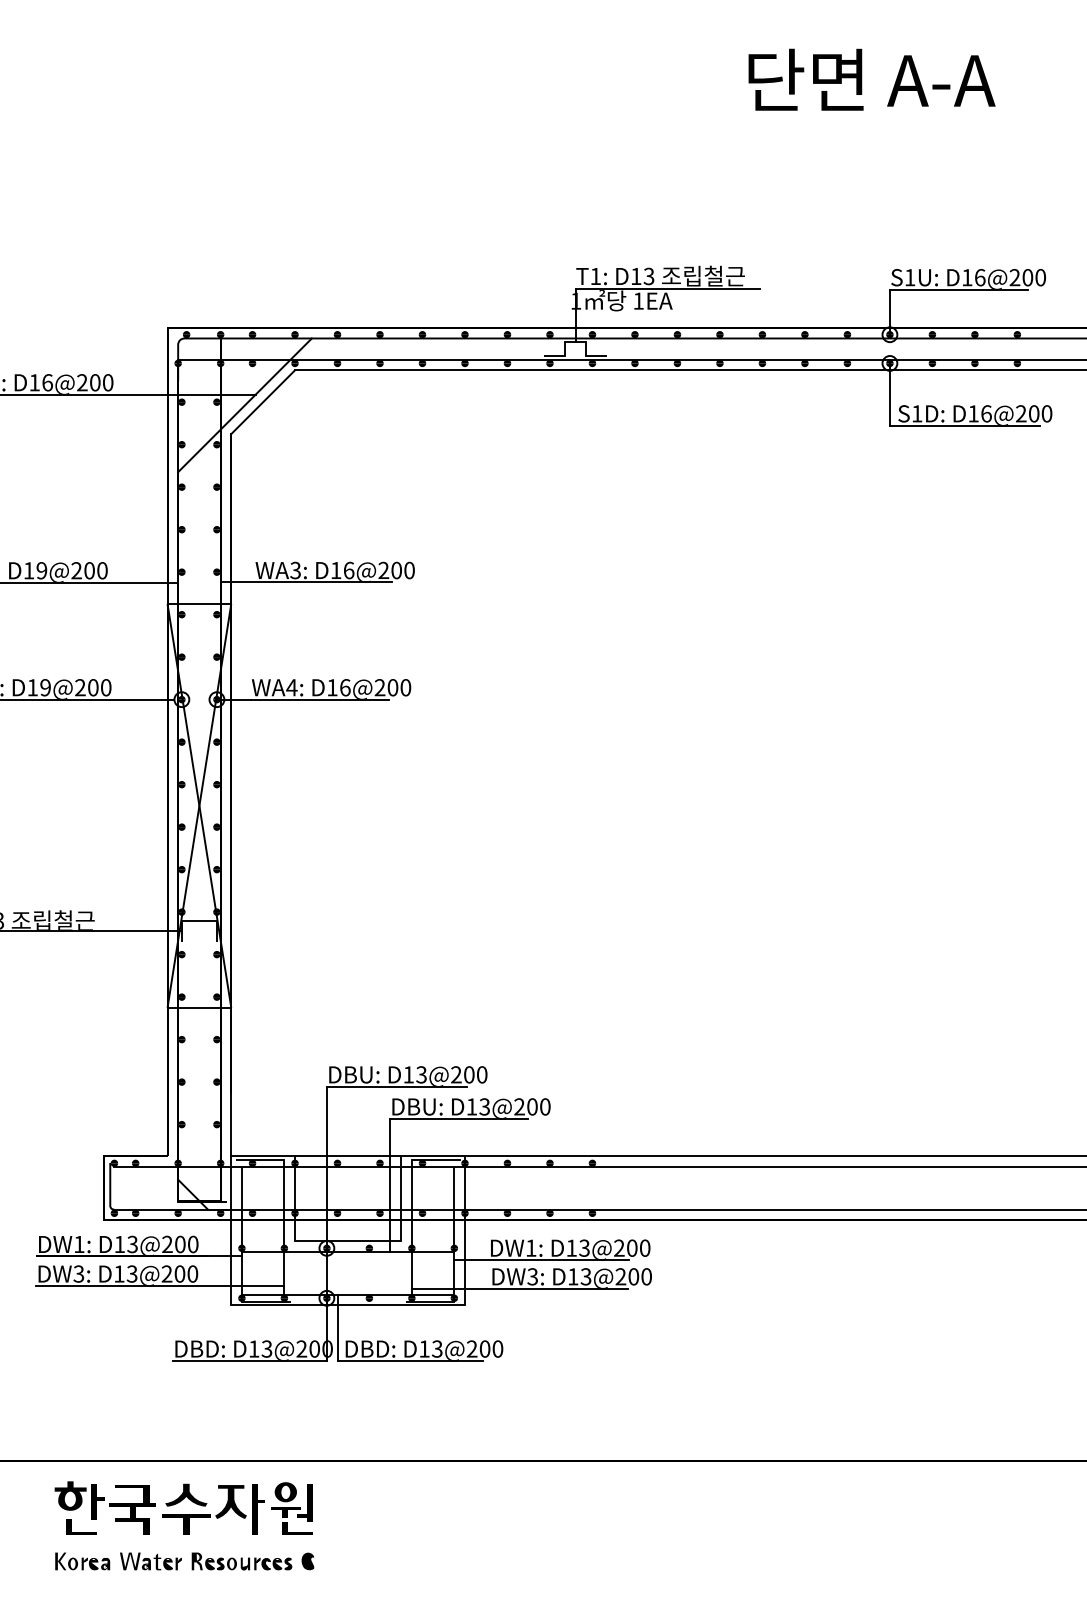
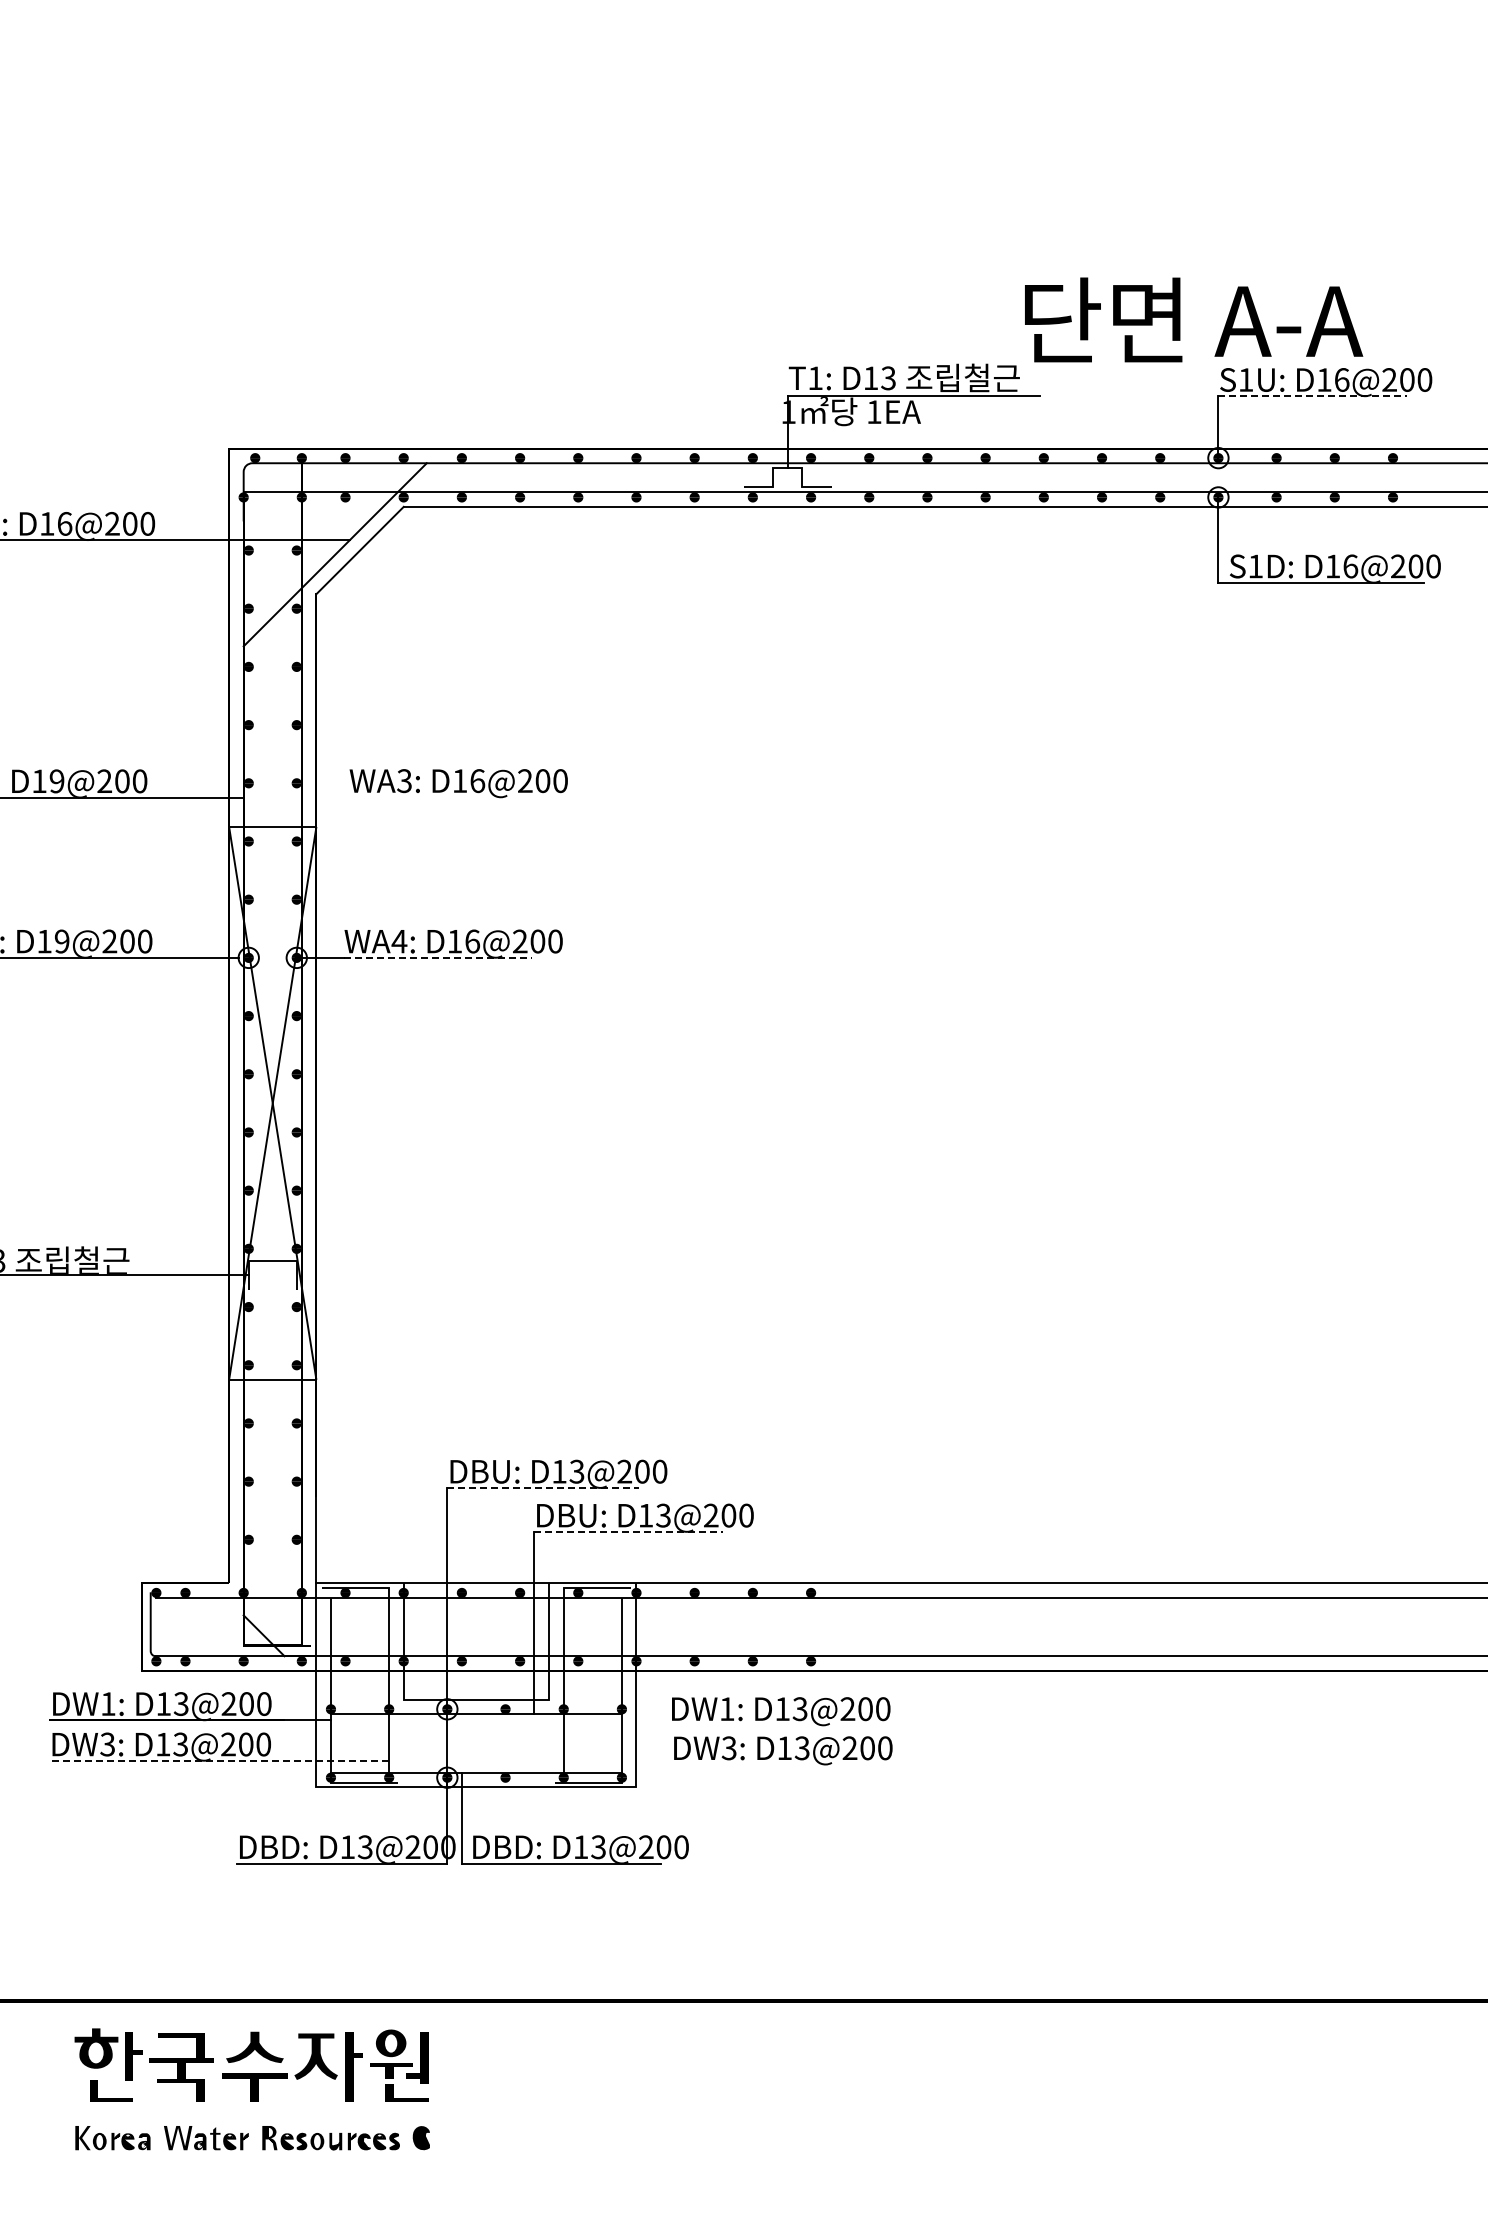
text: (872, 79) -> (1194, 319), moved
line: (959, 289) -> (1313, 396), solid -> dashed
line: (305, 582) -> (418, 797), removed
line: (320, 699) -> (438, 957), solid -> dashed
line: (397, 1087) -> (543, 1488), solid -> dashed
line: (459, 1119) -> (628, 1532), solid -> dashed
line: (540, 1260) -> (740, 1725), removed
line: (160, 1285) -> (219, 1760), solid -> dashed
line: (519, 1288) -> (711, 1764), removed

